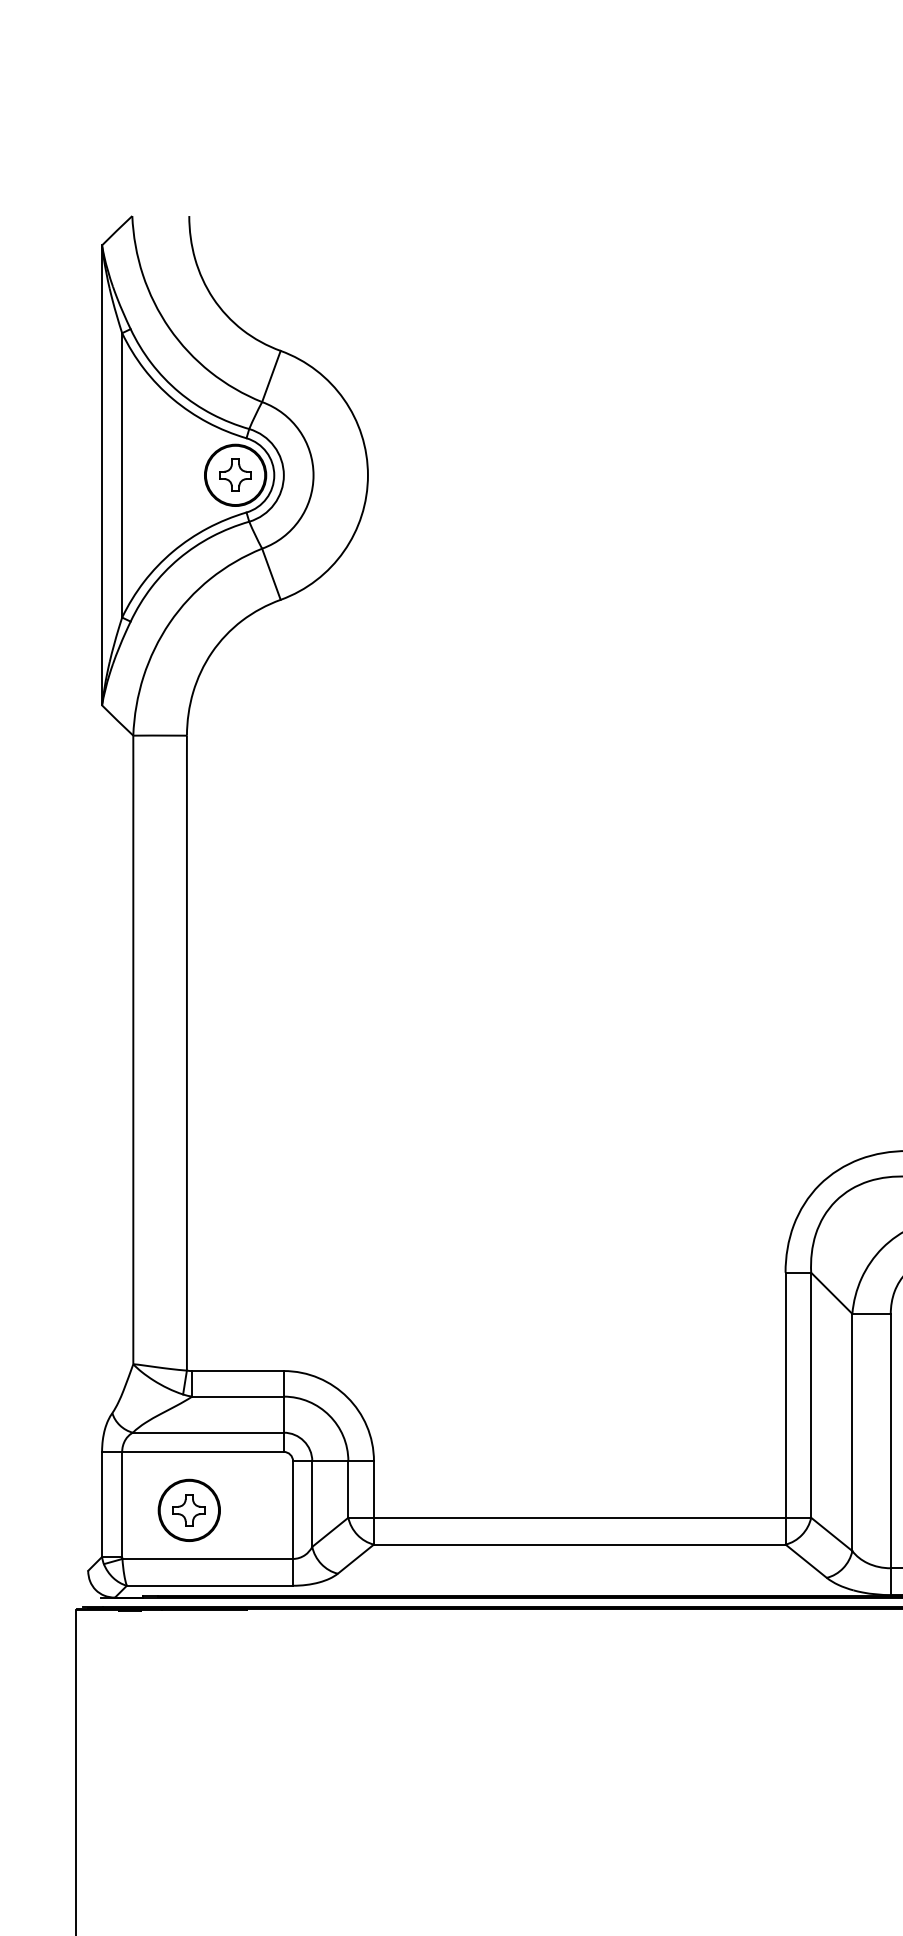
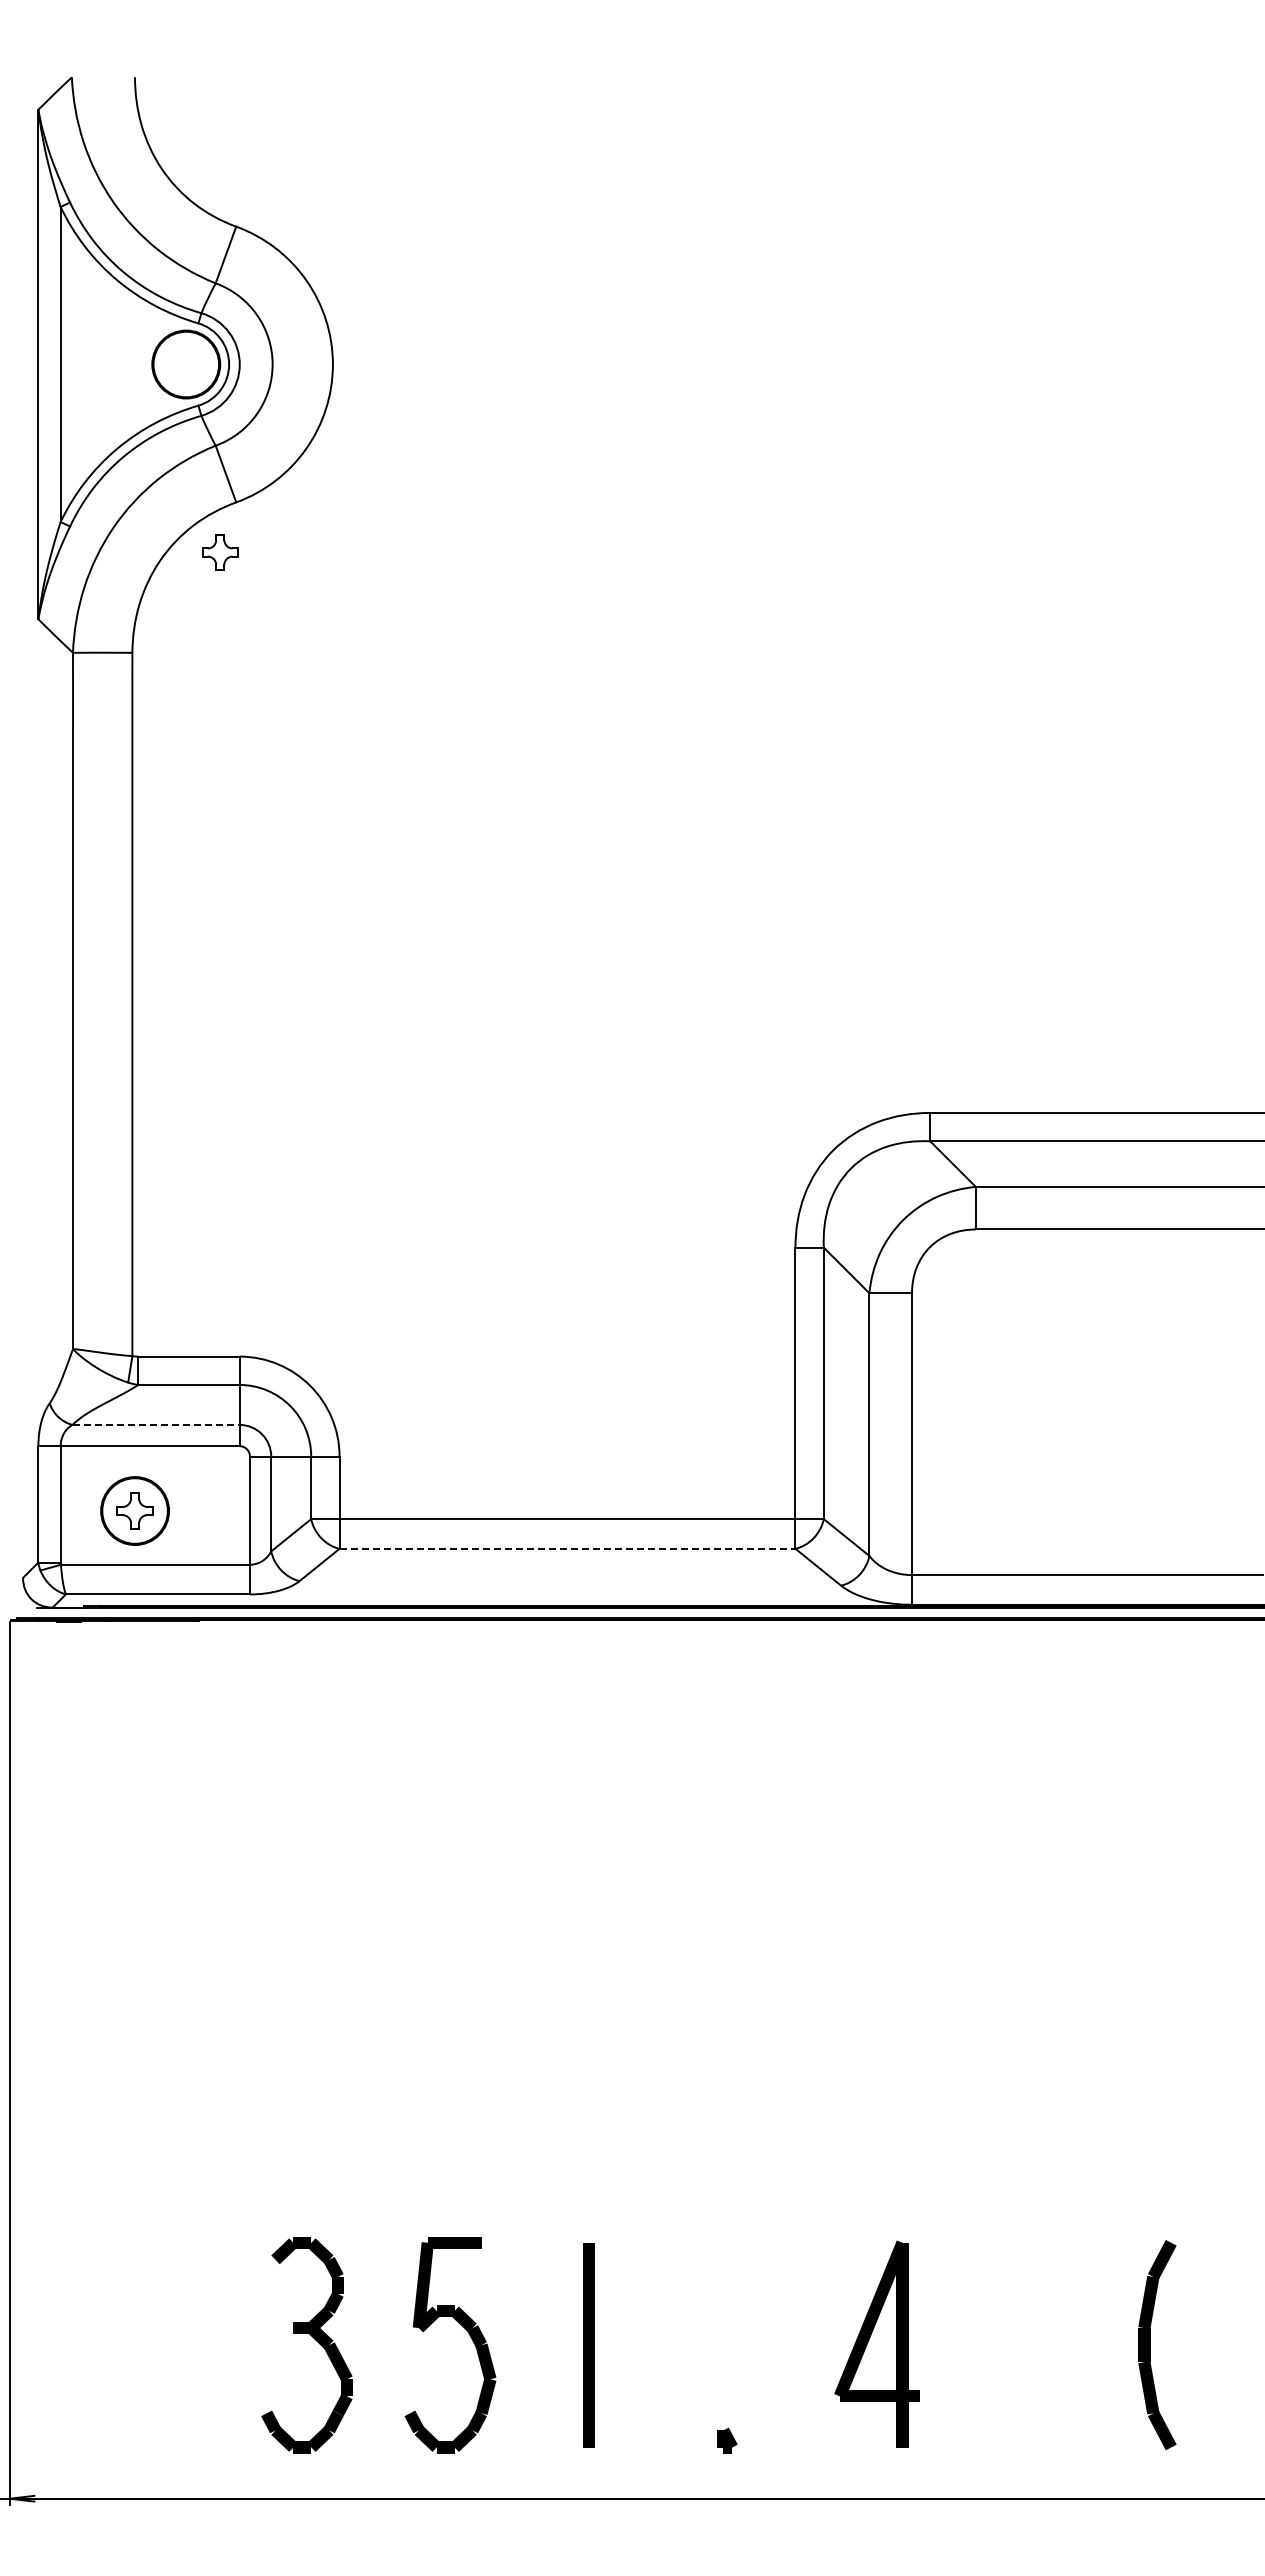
part: (235, 475) -> (220, 552), moved
line: (208, 1432) -> (156, 1424), solid -> dashed
line: (579, 1544) -> (567, 1548), solid -> dashed

